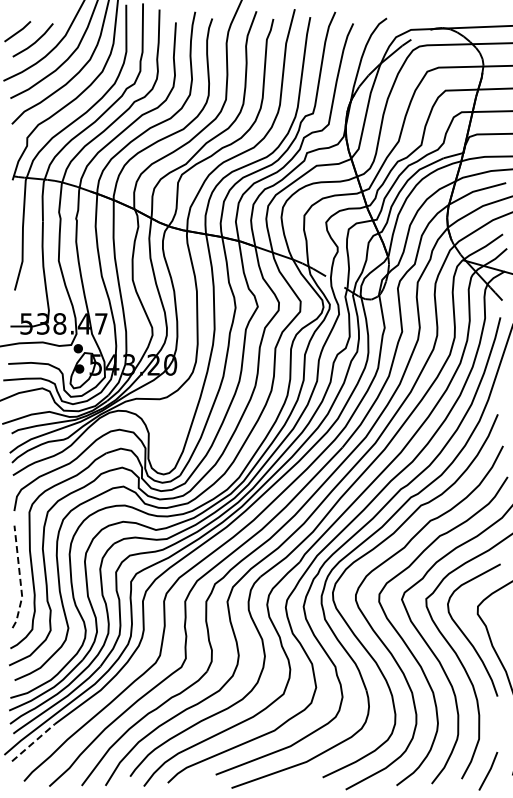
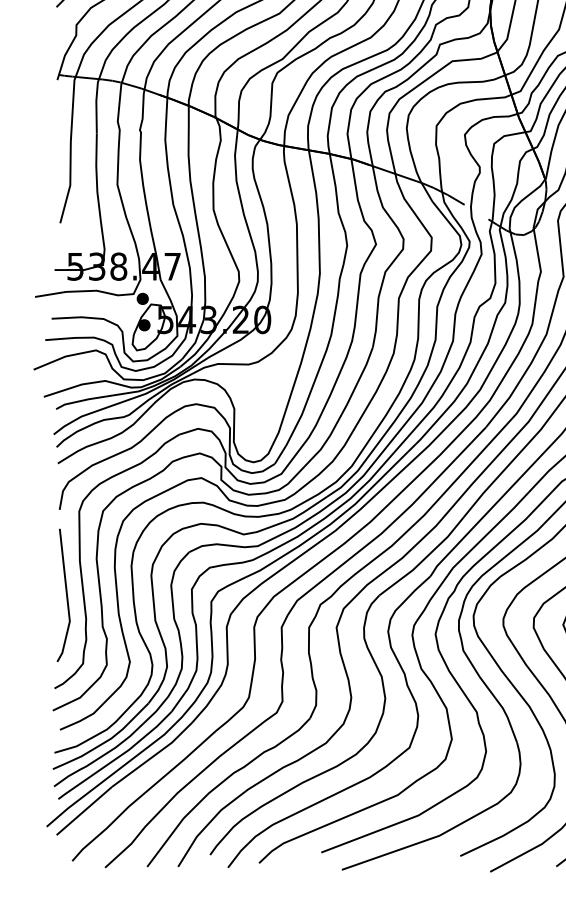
line: (20, 578) -> (67, 597), dashed -> solid
line: (33, 742) -> (84, 810), dashed -> solid

